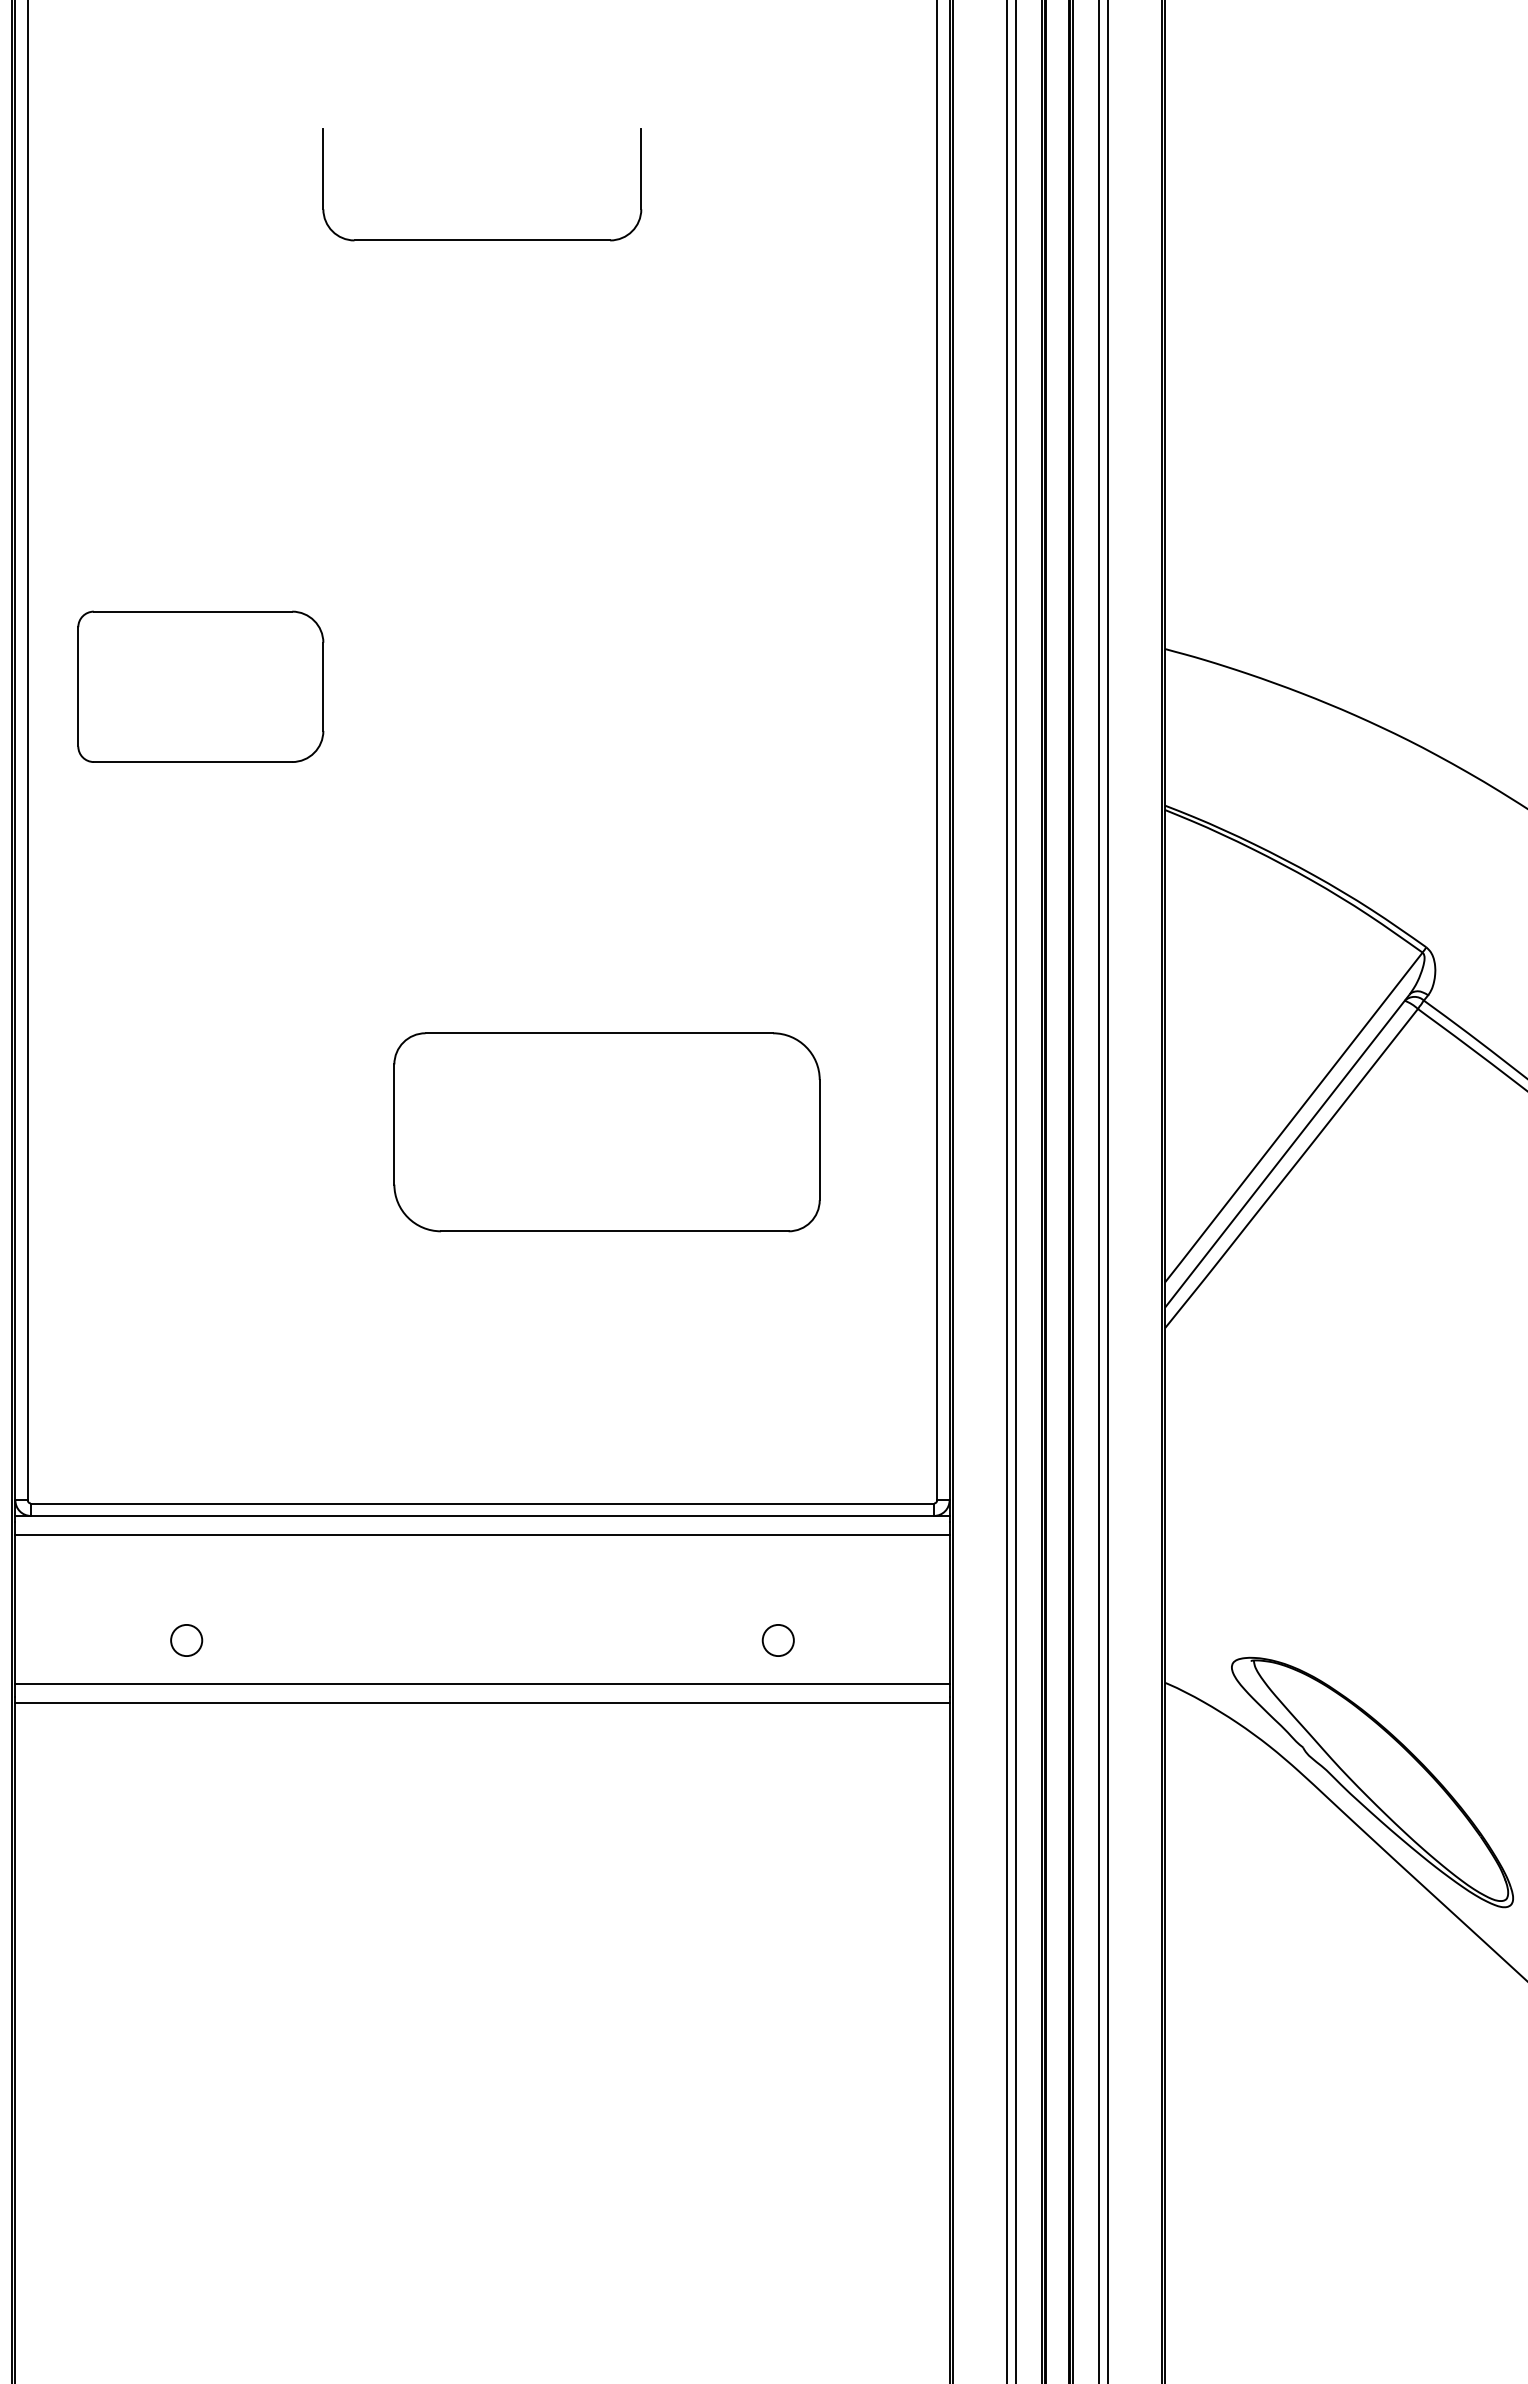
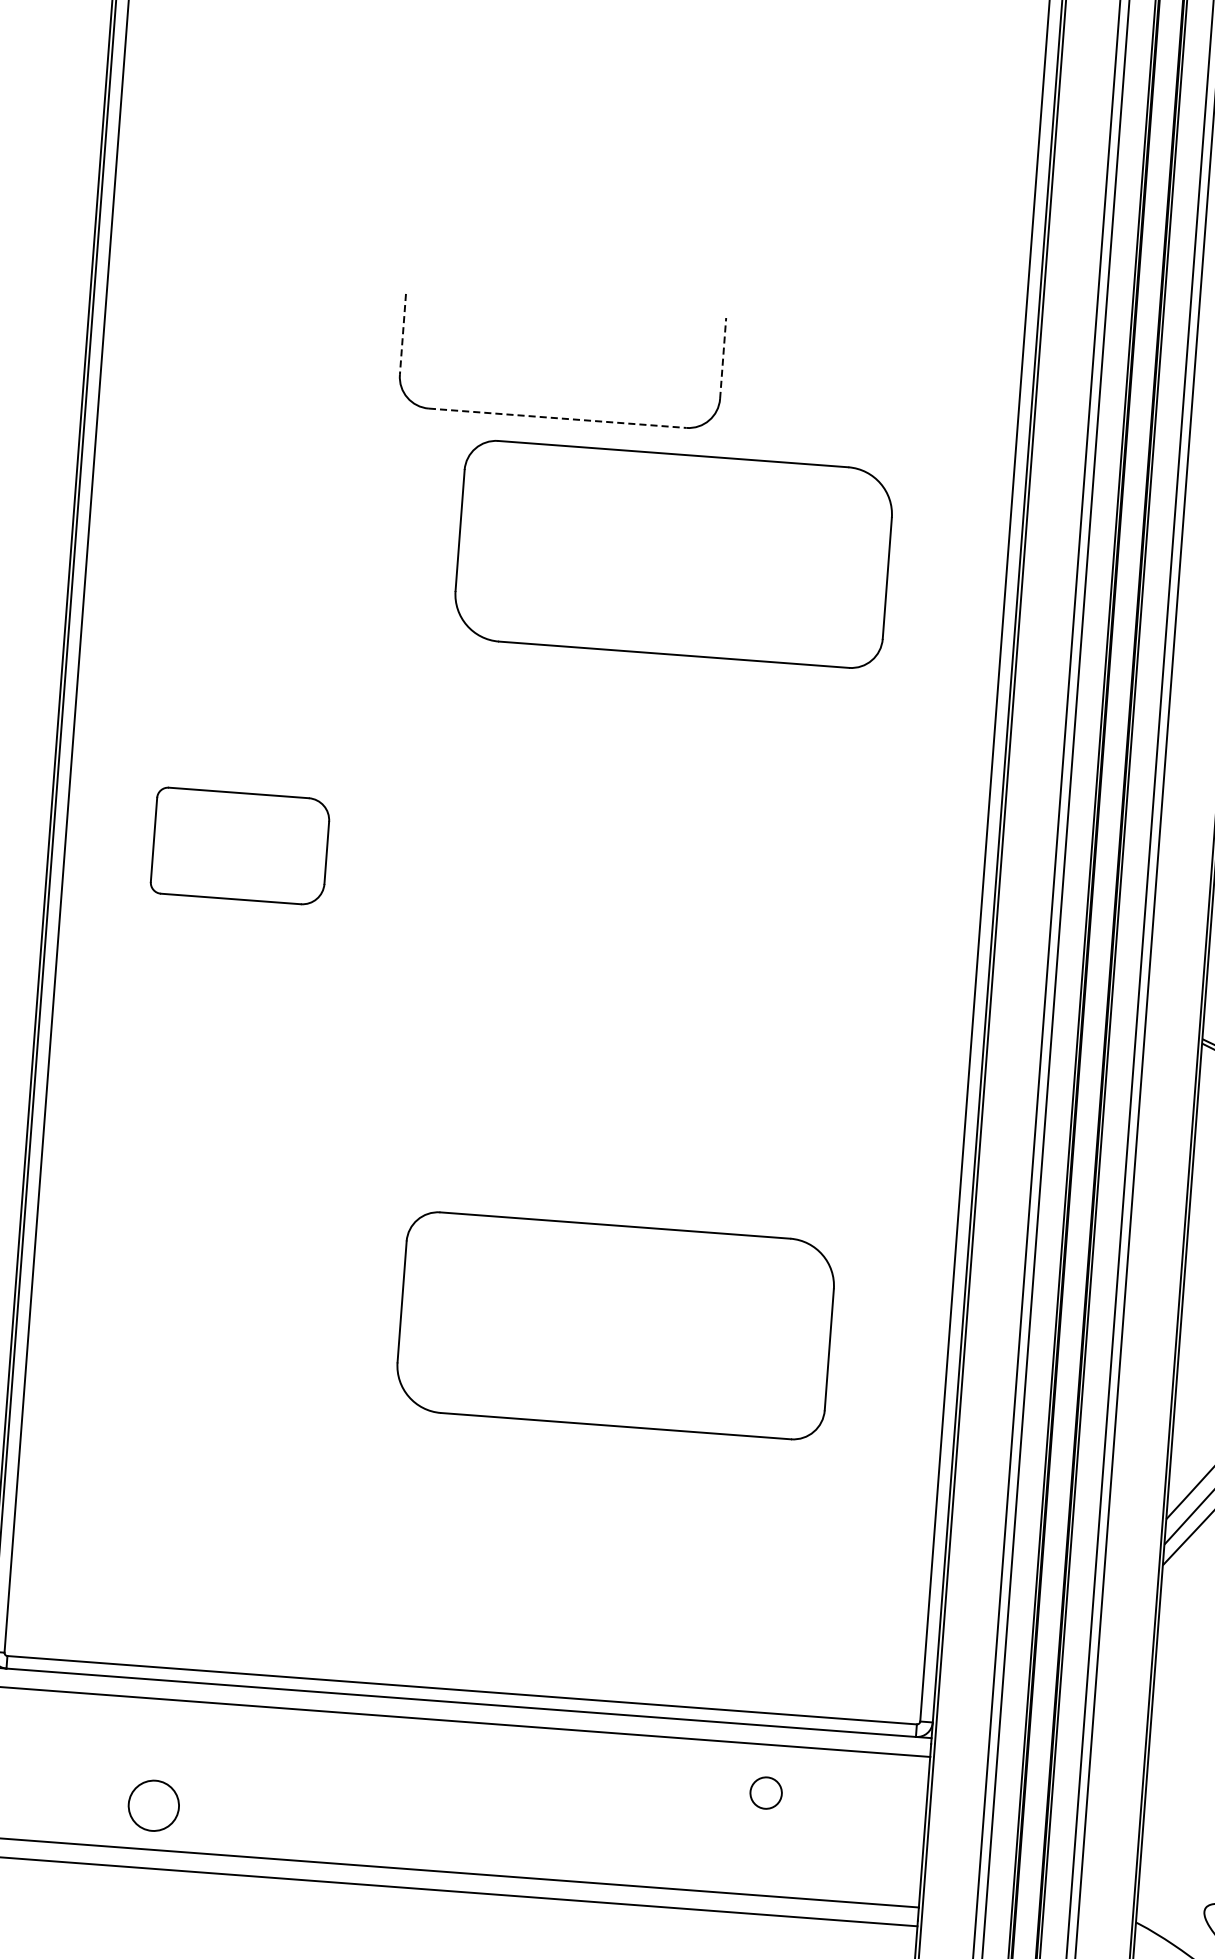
line: (641, 168) -> (723, 357), solid -> dashed
line: (323, 169) -> (403, 334), solid -> dashed
line: (482, 240) -> (557, 418), solid -> dashed
part: (606, 366) -> (673, 554), added
part: (200, 686) -> (240, 846), size x0.7
circle: (186, 1640) -> (153, 1805), size x1.6
circle: (777, 1640) -> (765, 1793), moved

